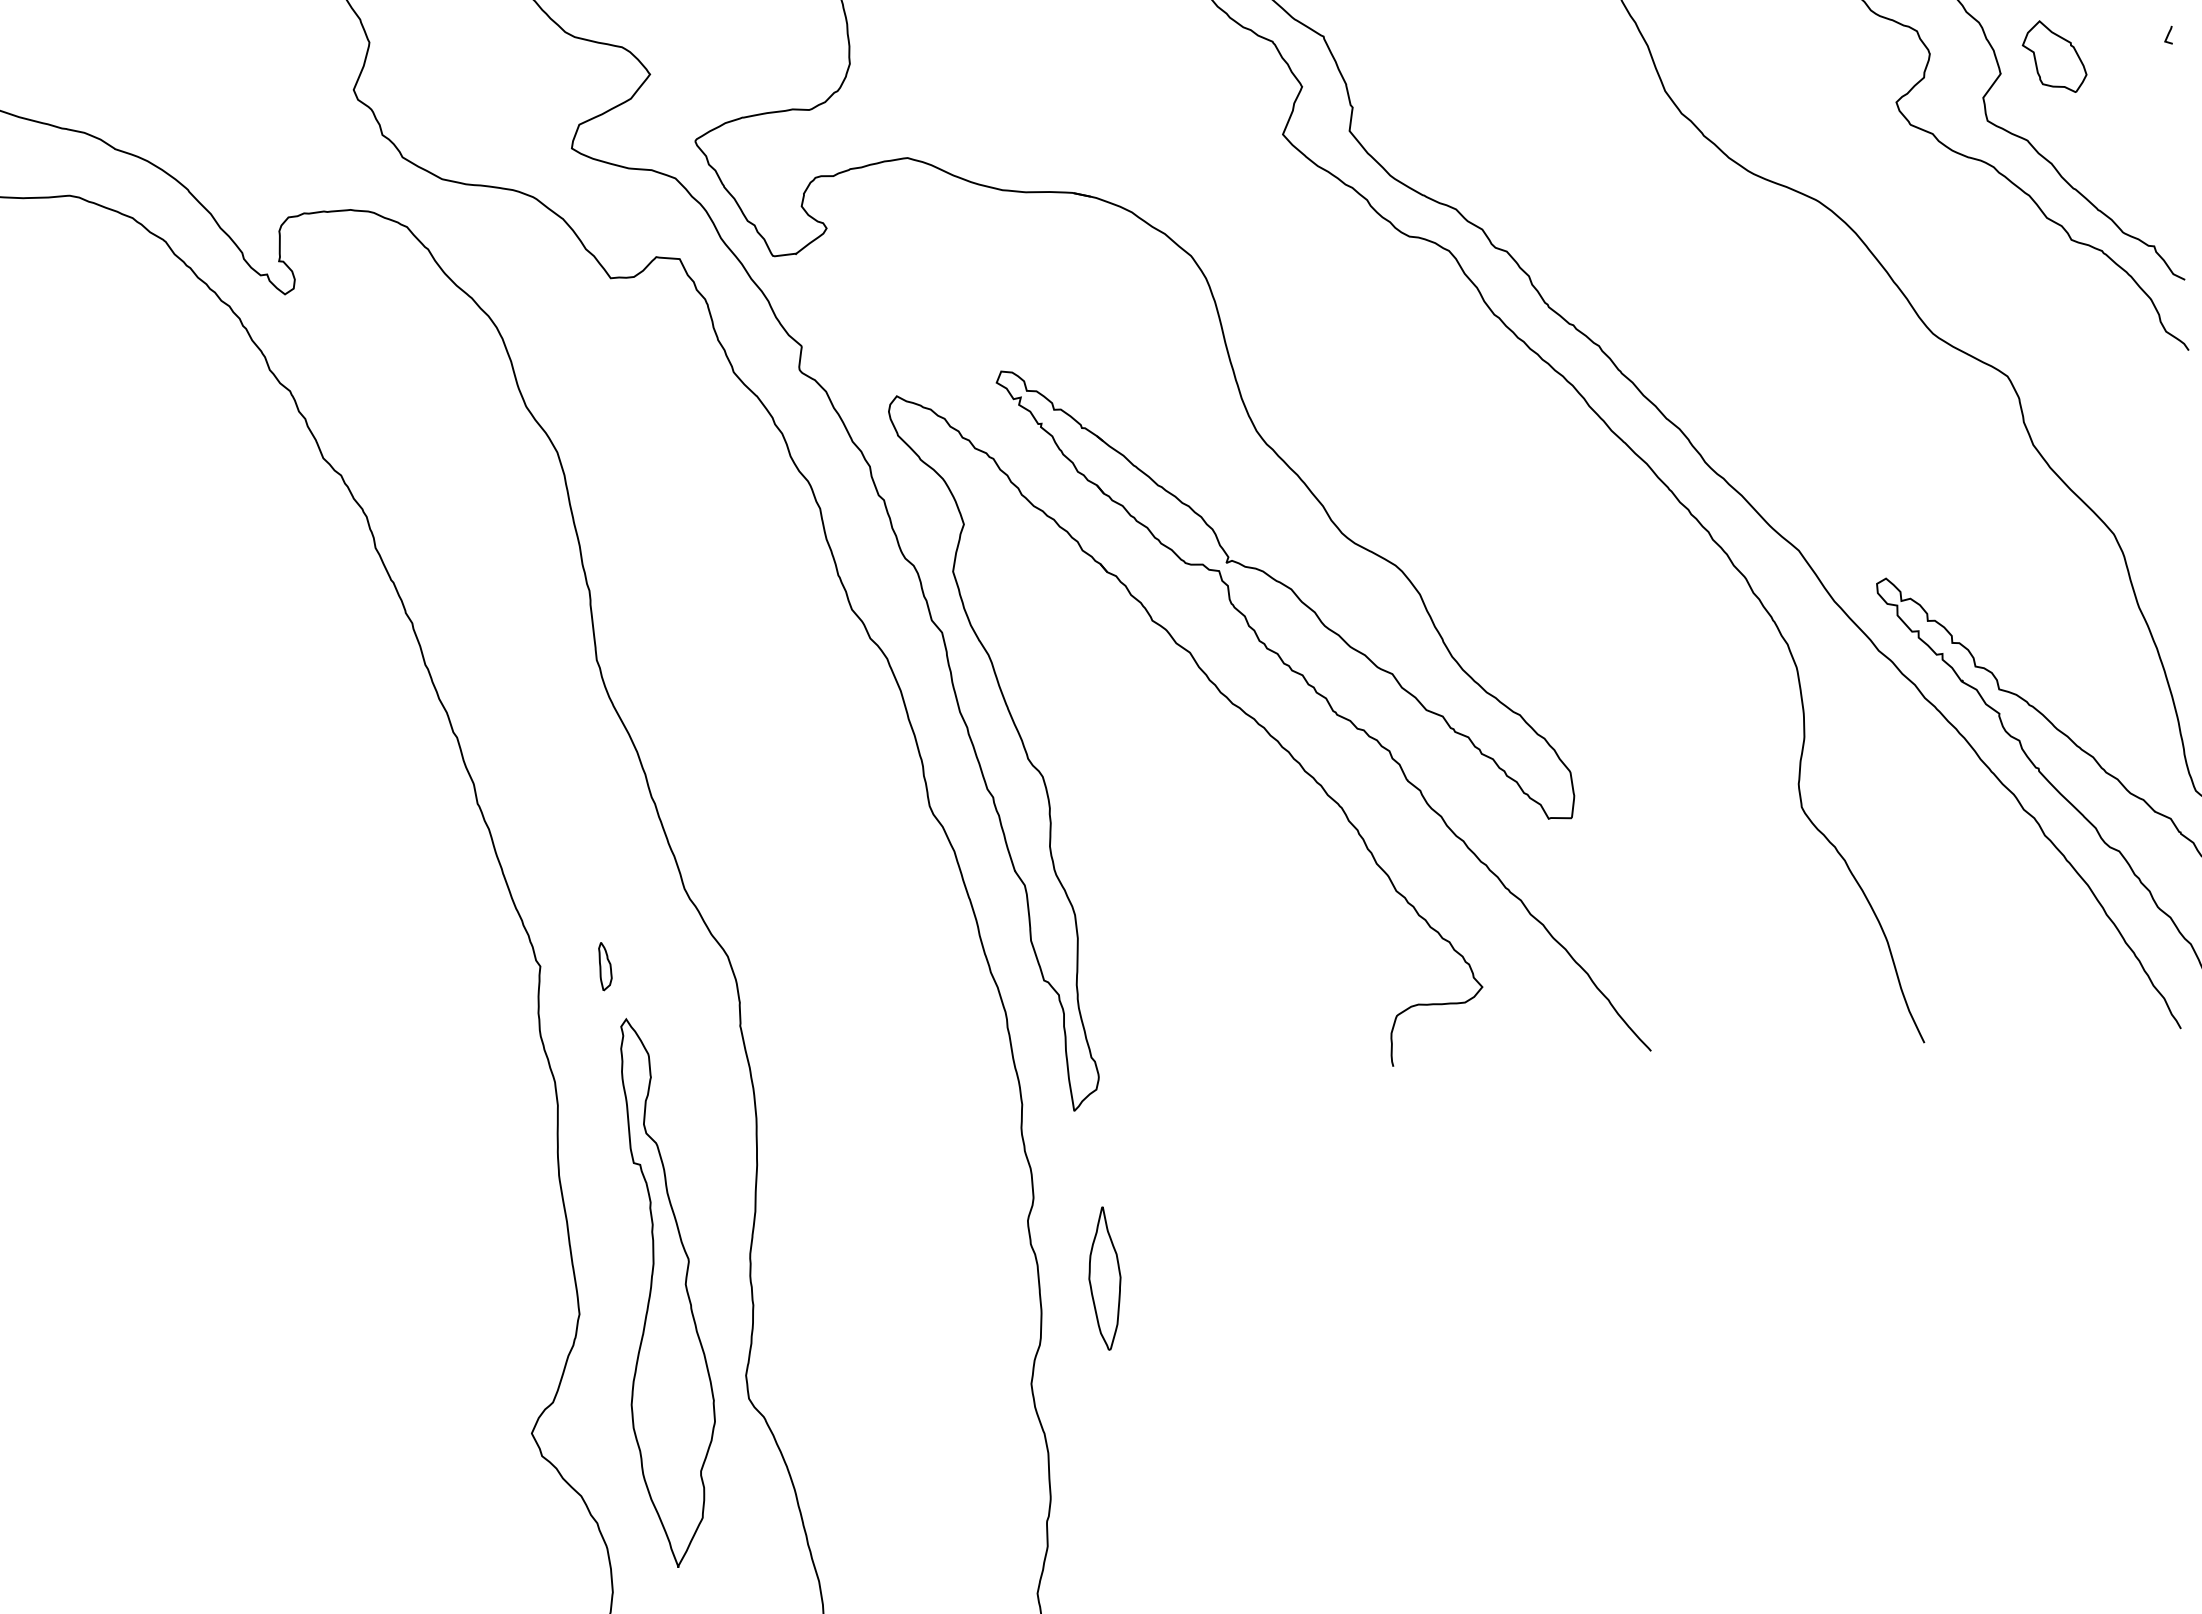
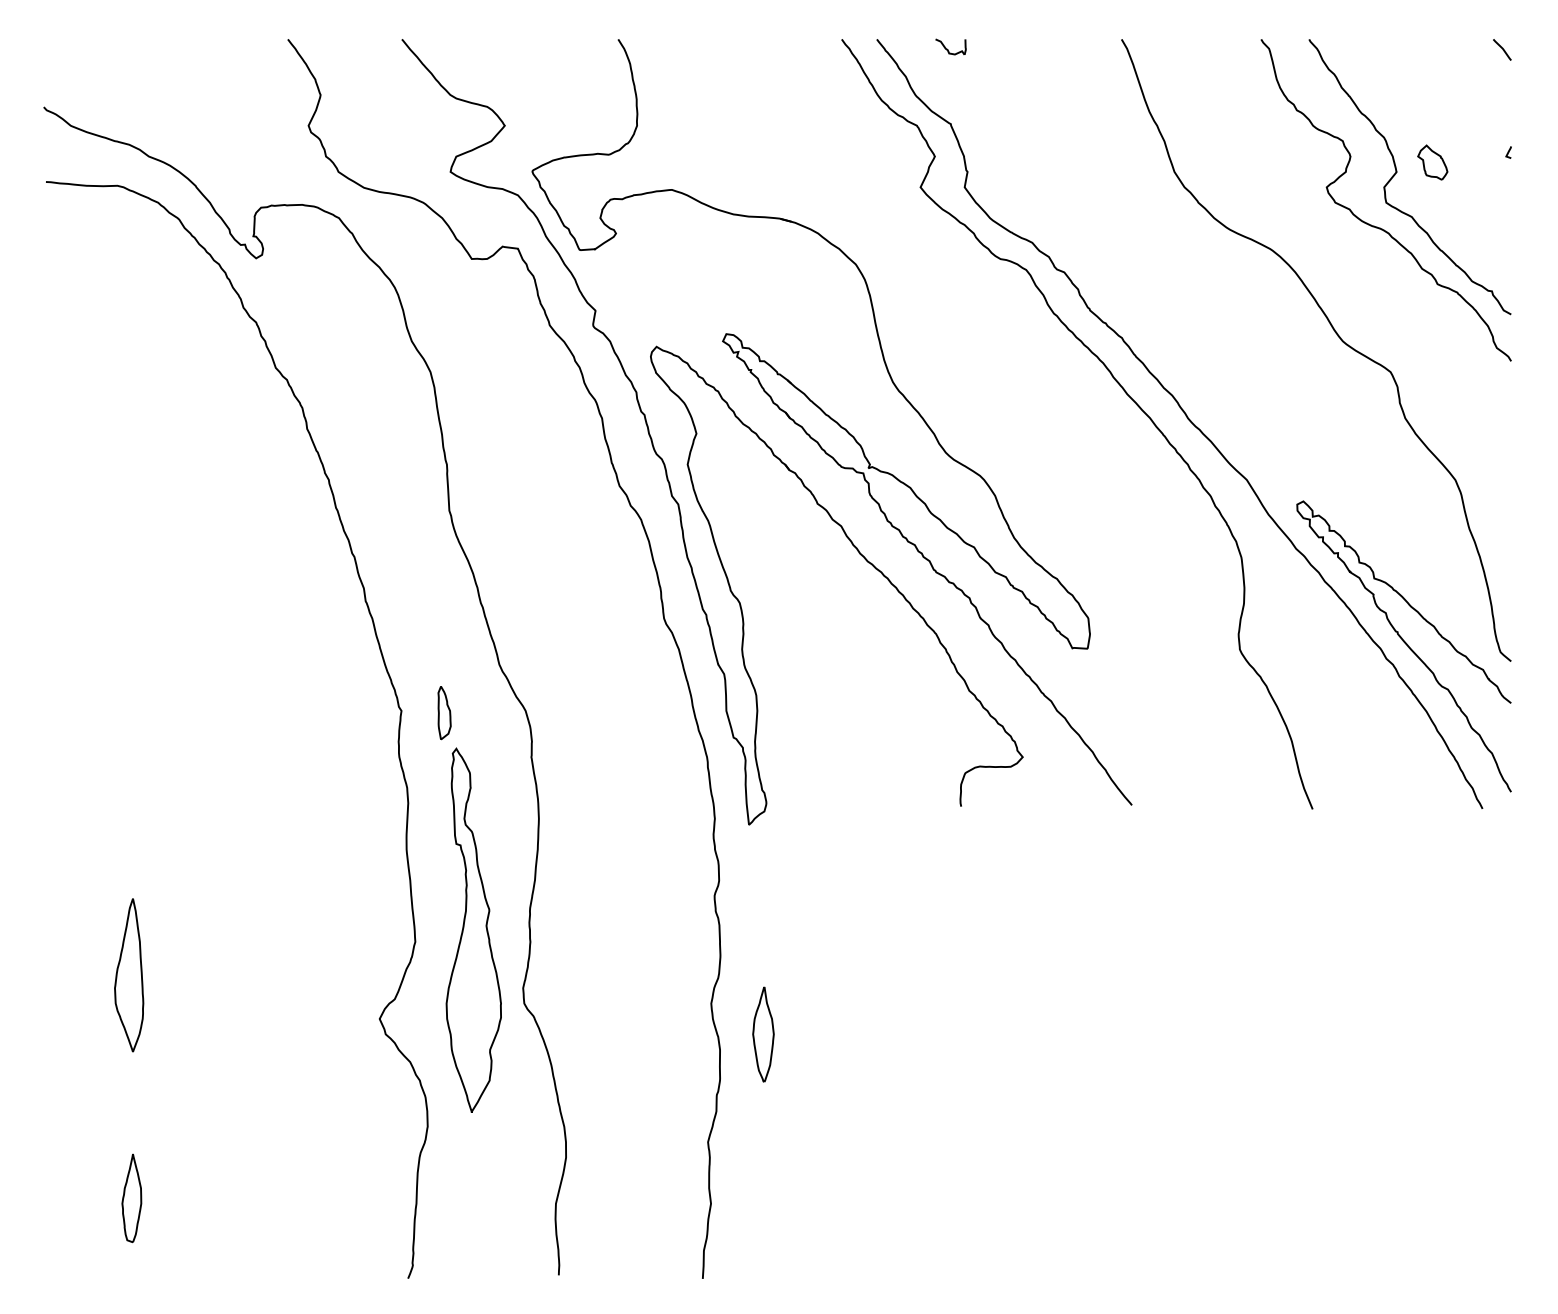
part: (2054, 56) -> (1432, 162), size x0.71
part: (605, 966) -> (444, 713), size x1.67
part: (1104, 1278) -> (763, 1034), moved
part: (150, 1387) -> (129, 975), added

